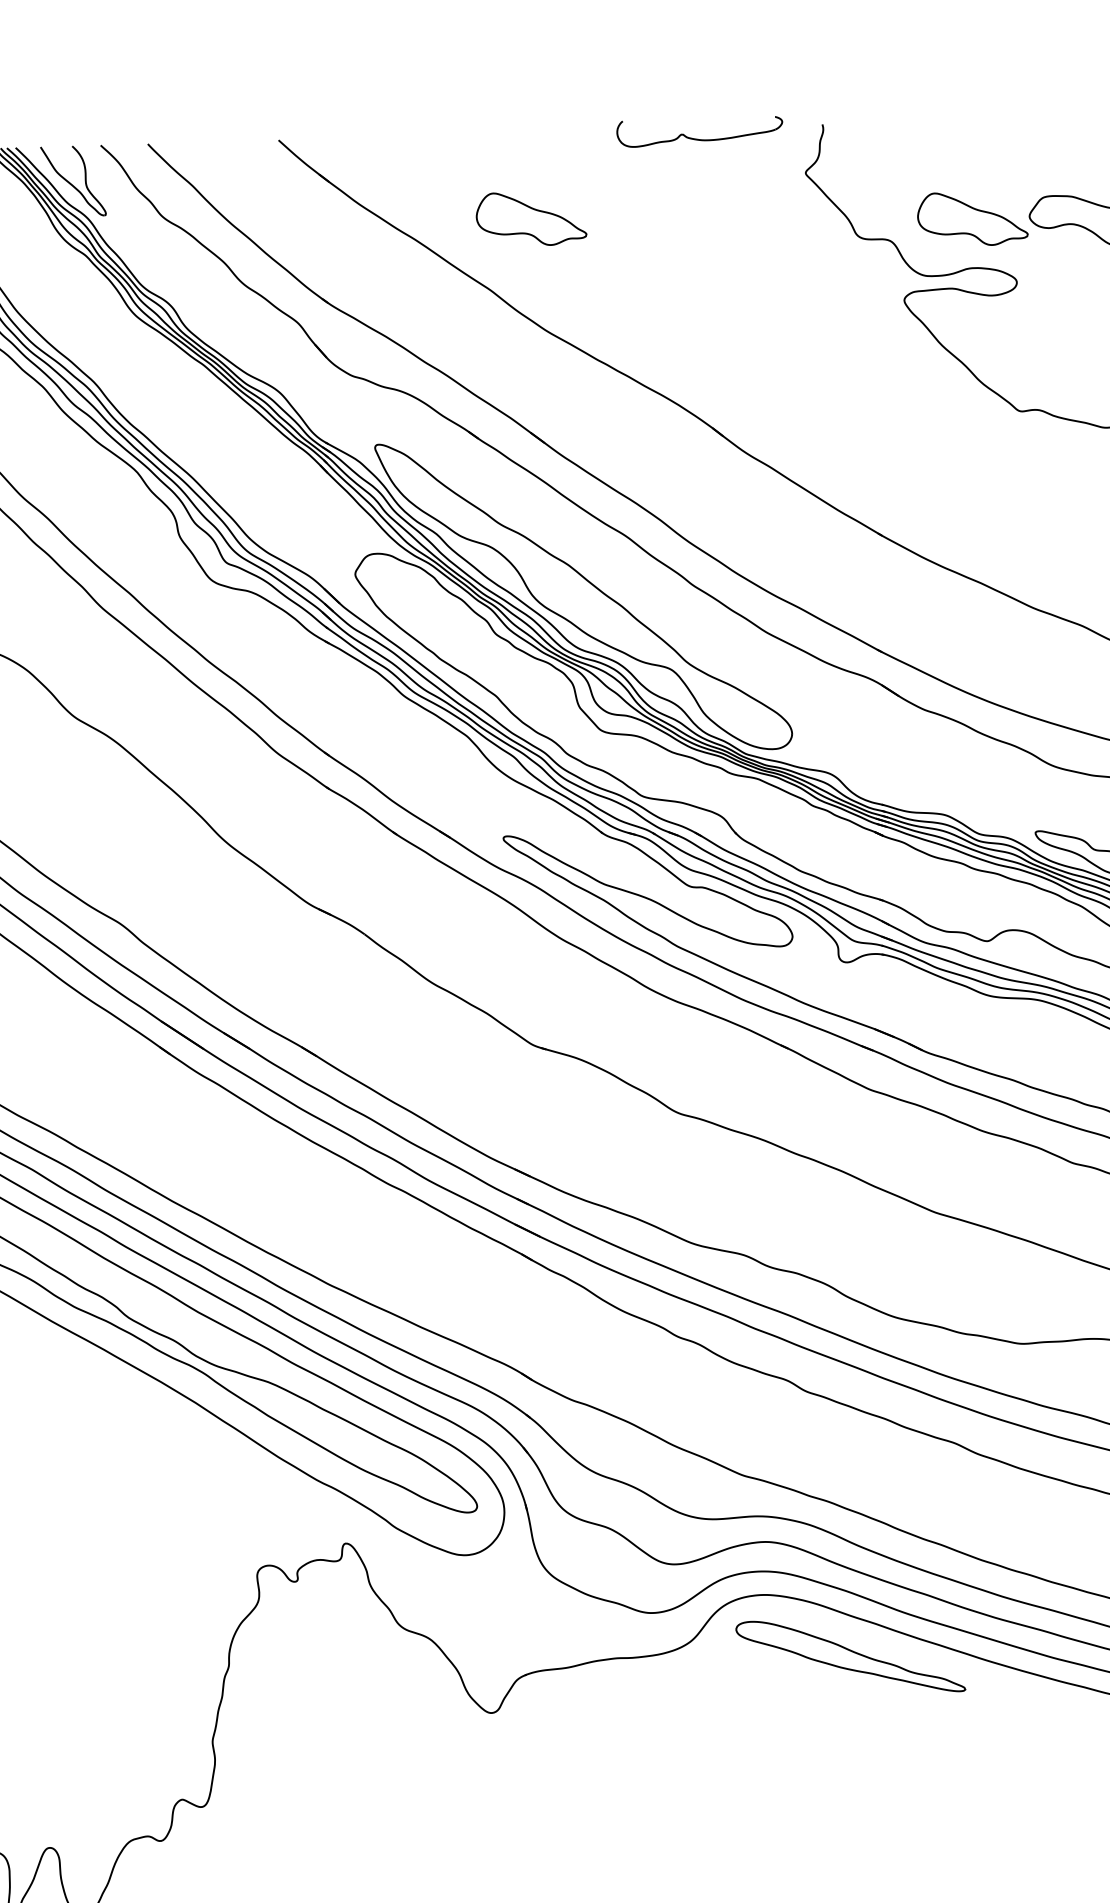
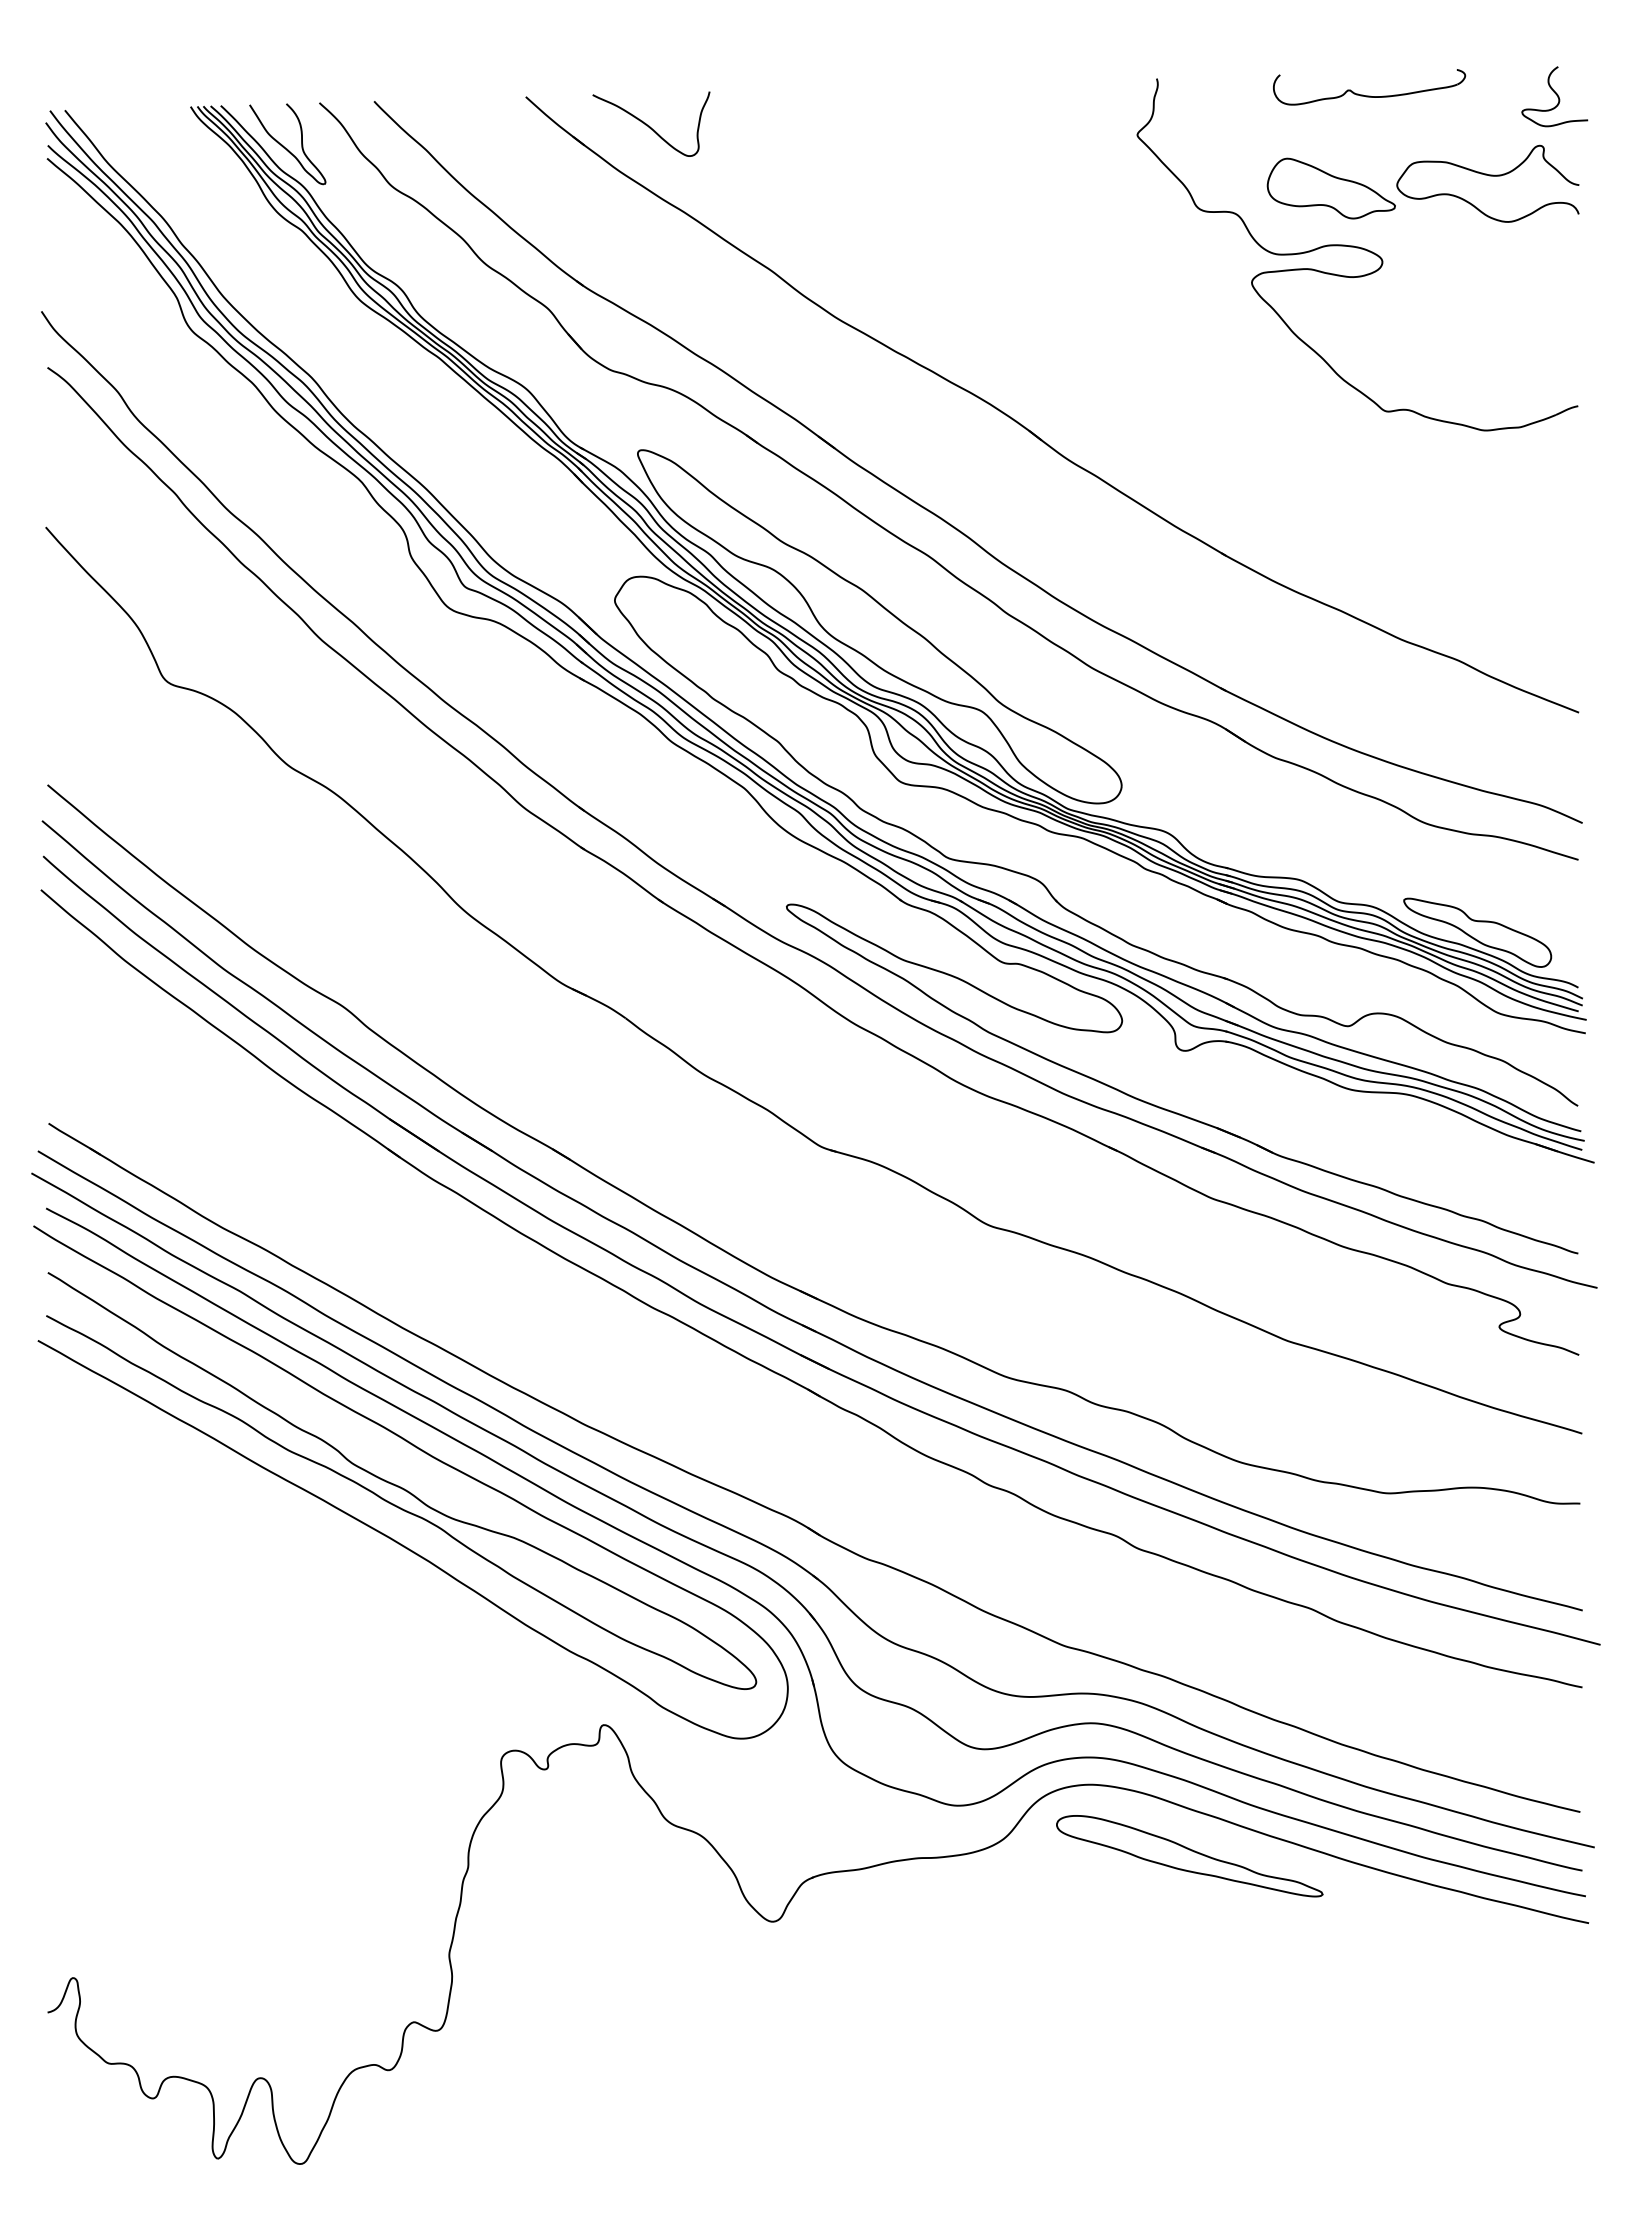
part: (699, 139) -> (1369, 95), moved
curve: (385, 164) -> (649, 125), added
part: (530, 219) -> (818, 188), removed

